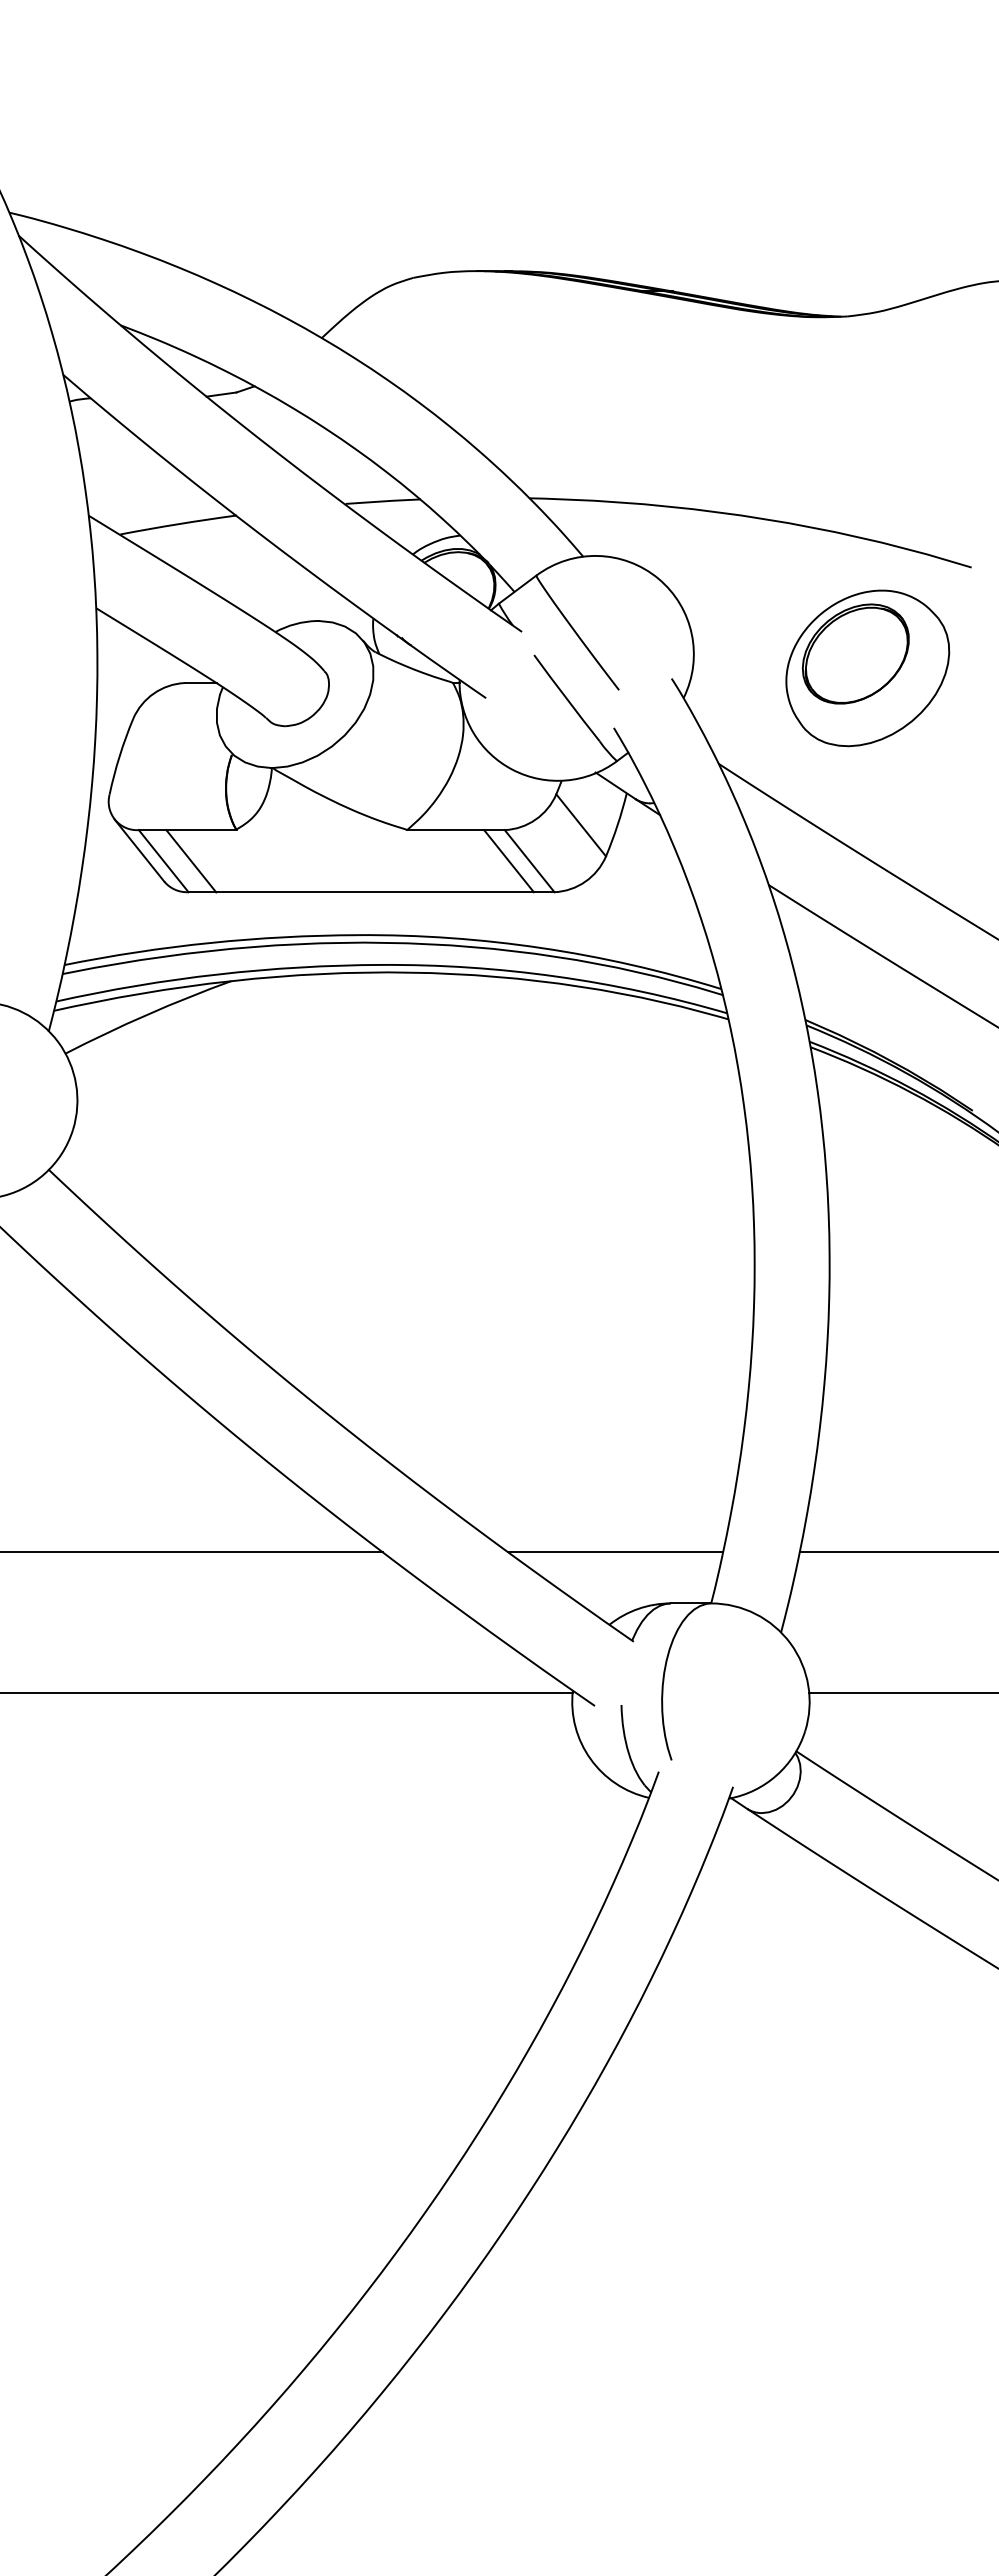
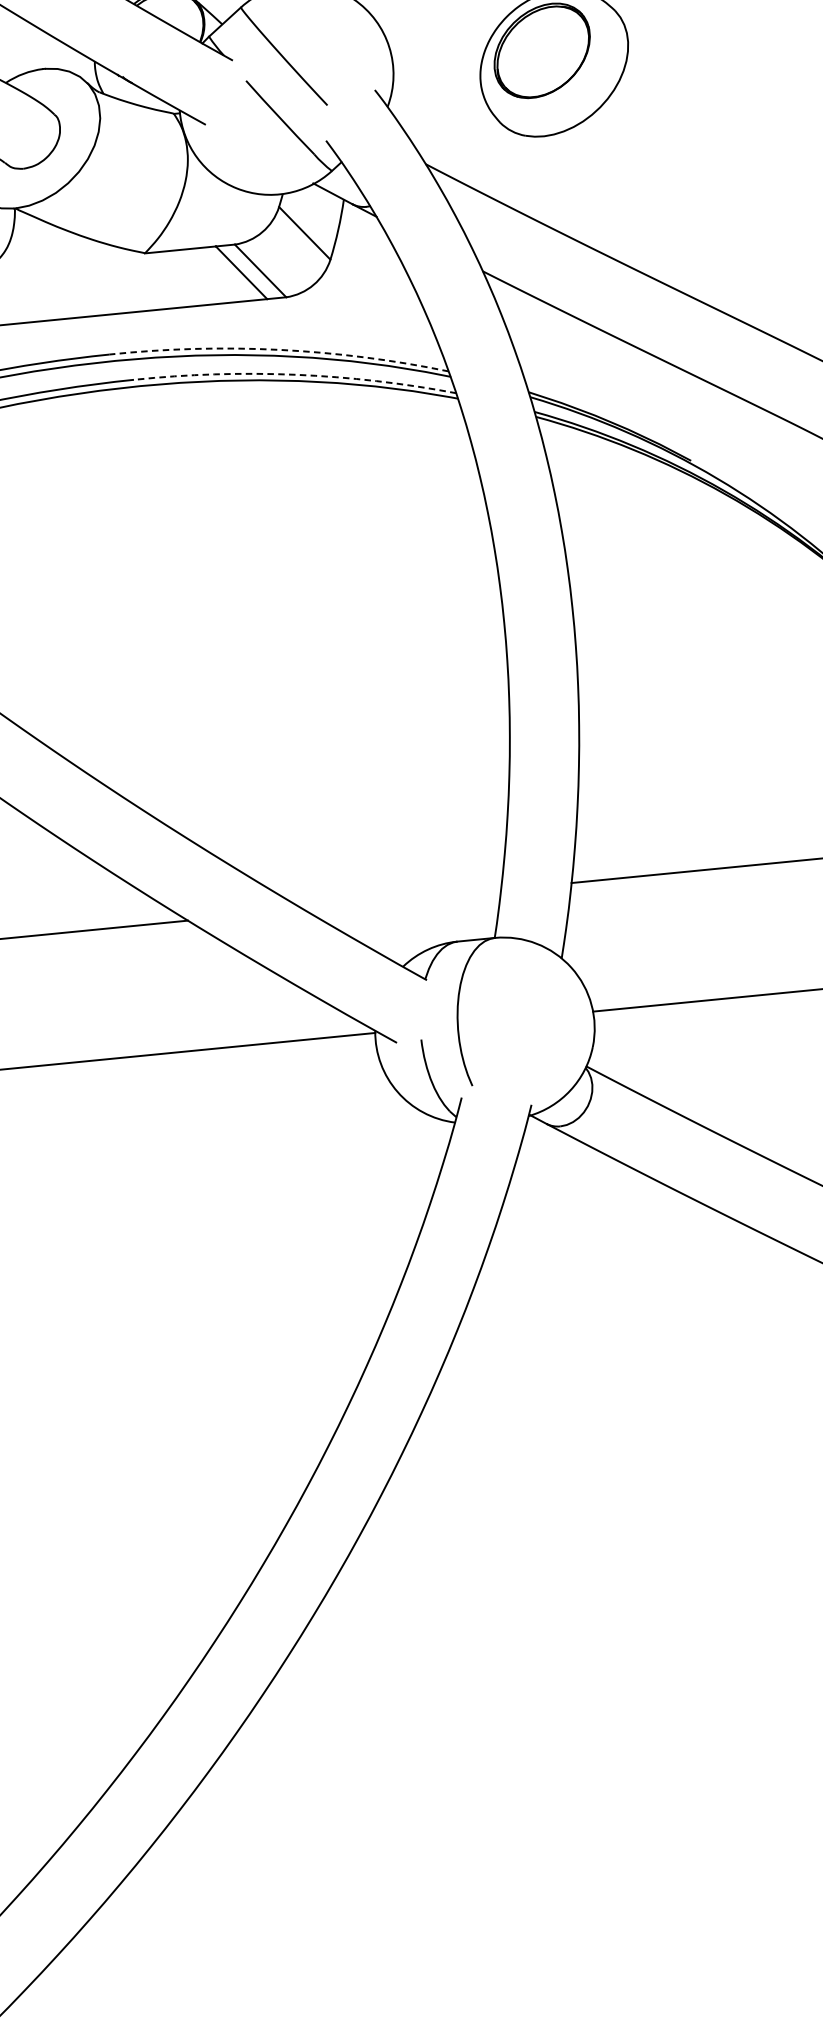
arc: (541, 948) -> (279, 350), solid -> dashed
arc: (556, 976) -> (295, 374), solid -> dashed
line: (615, 1552) -> (402, 899), removed

